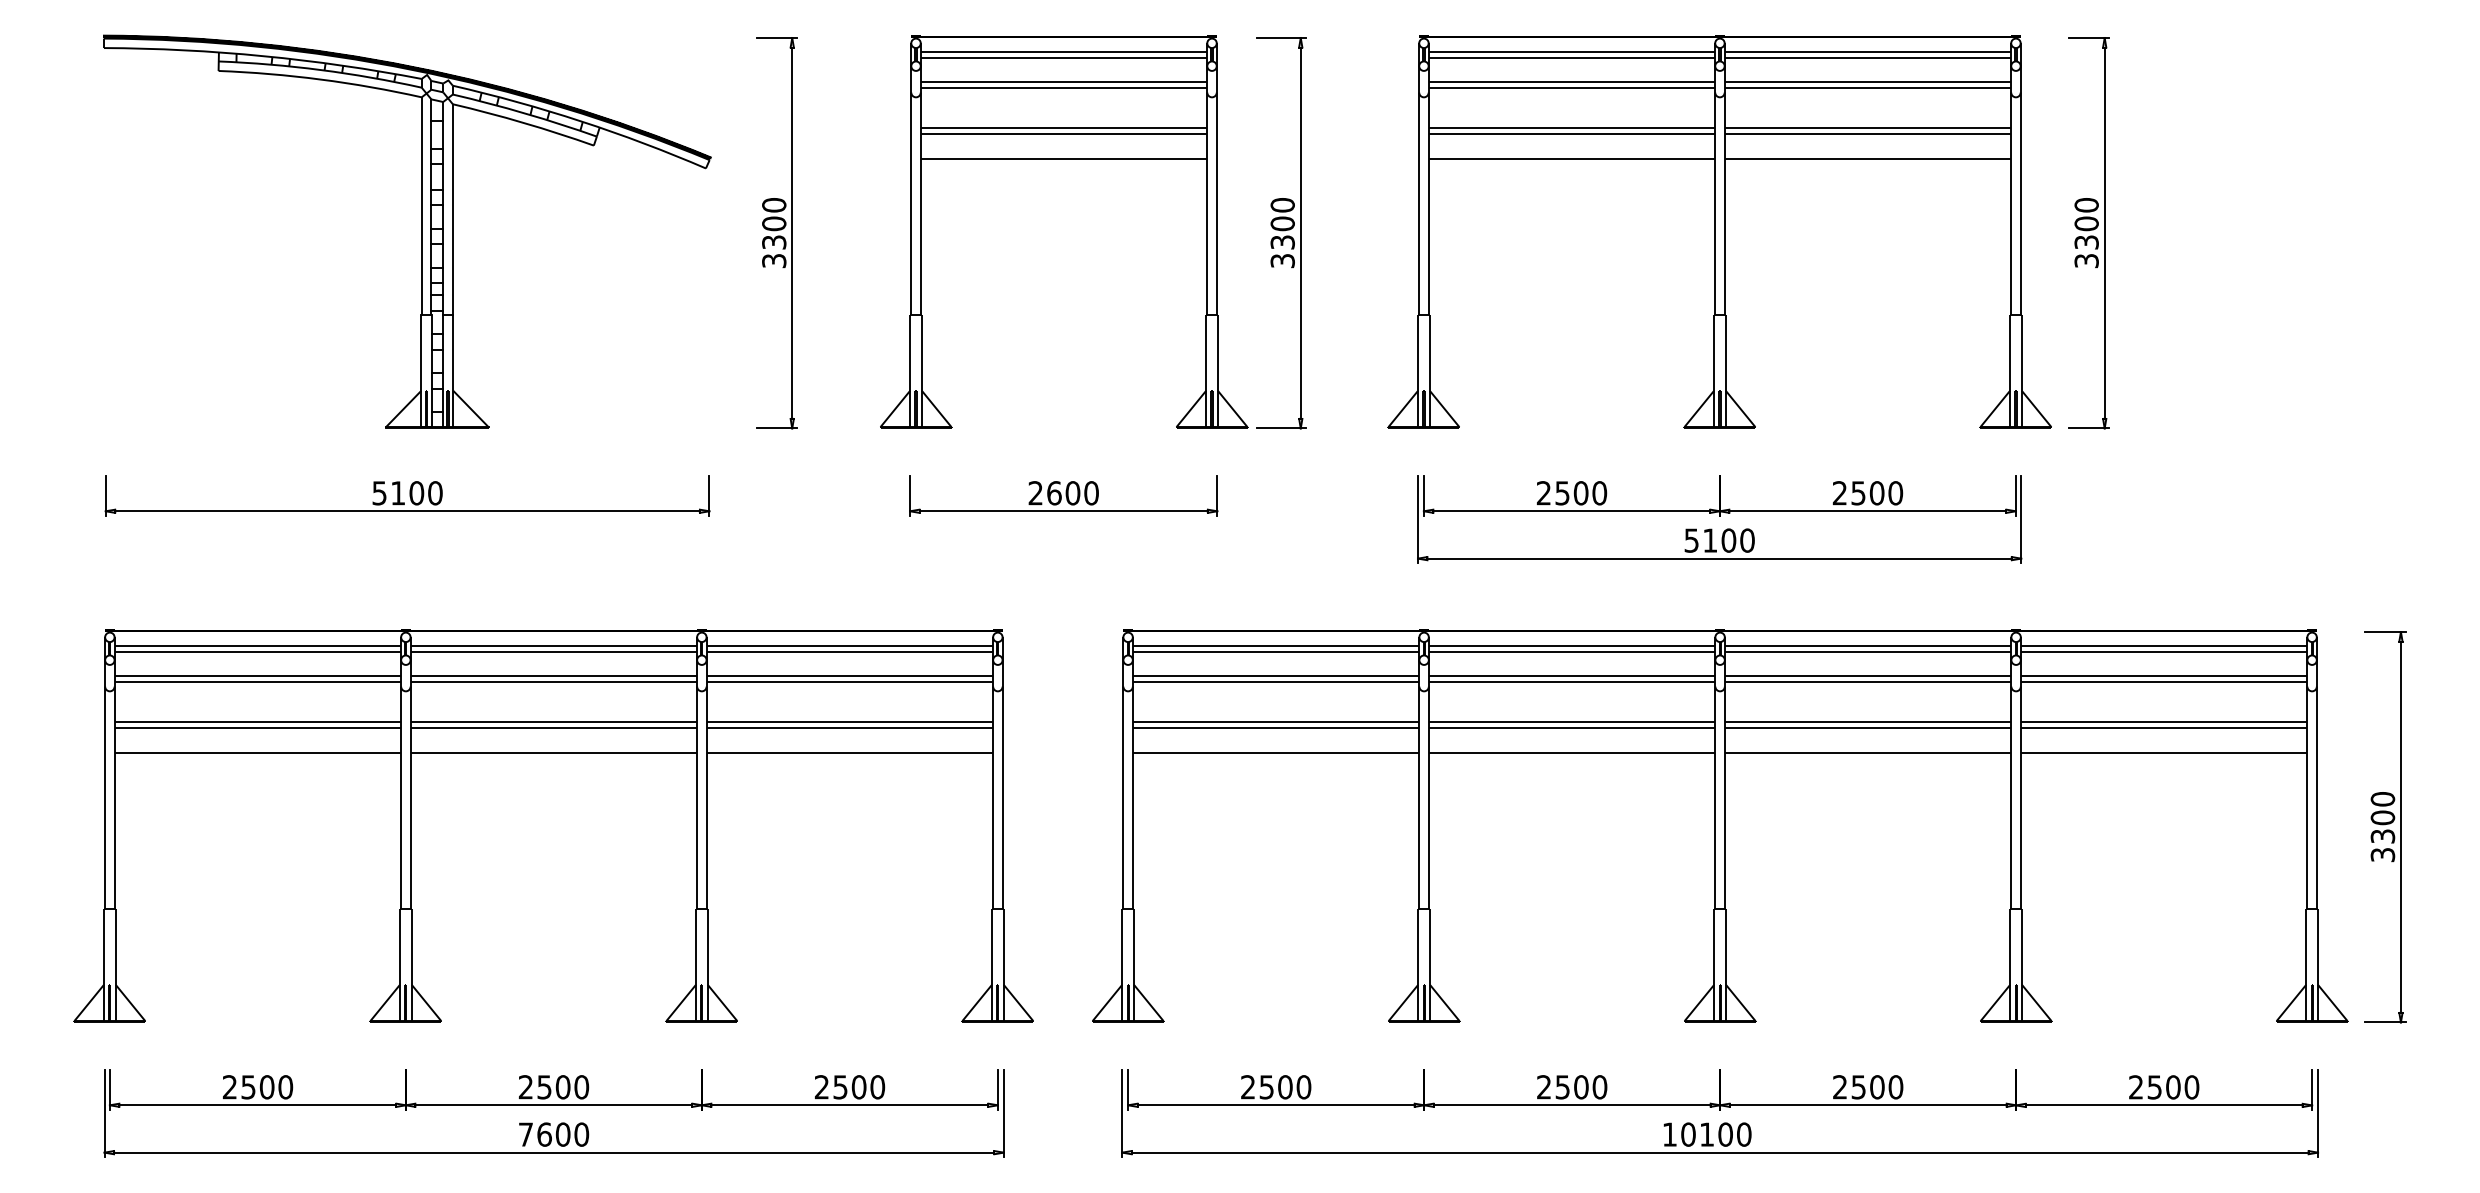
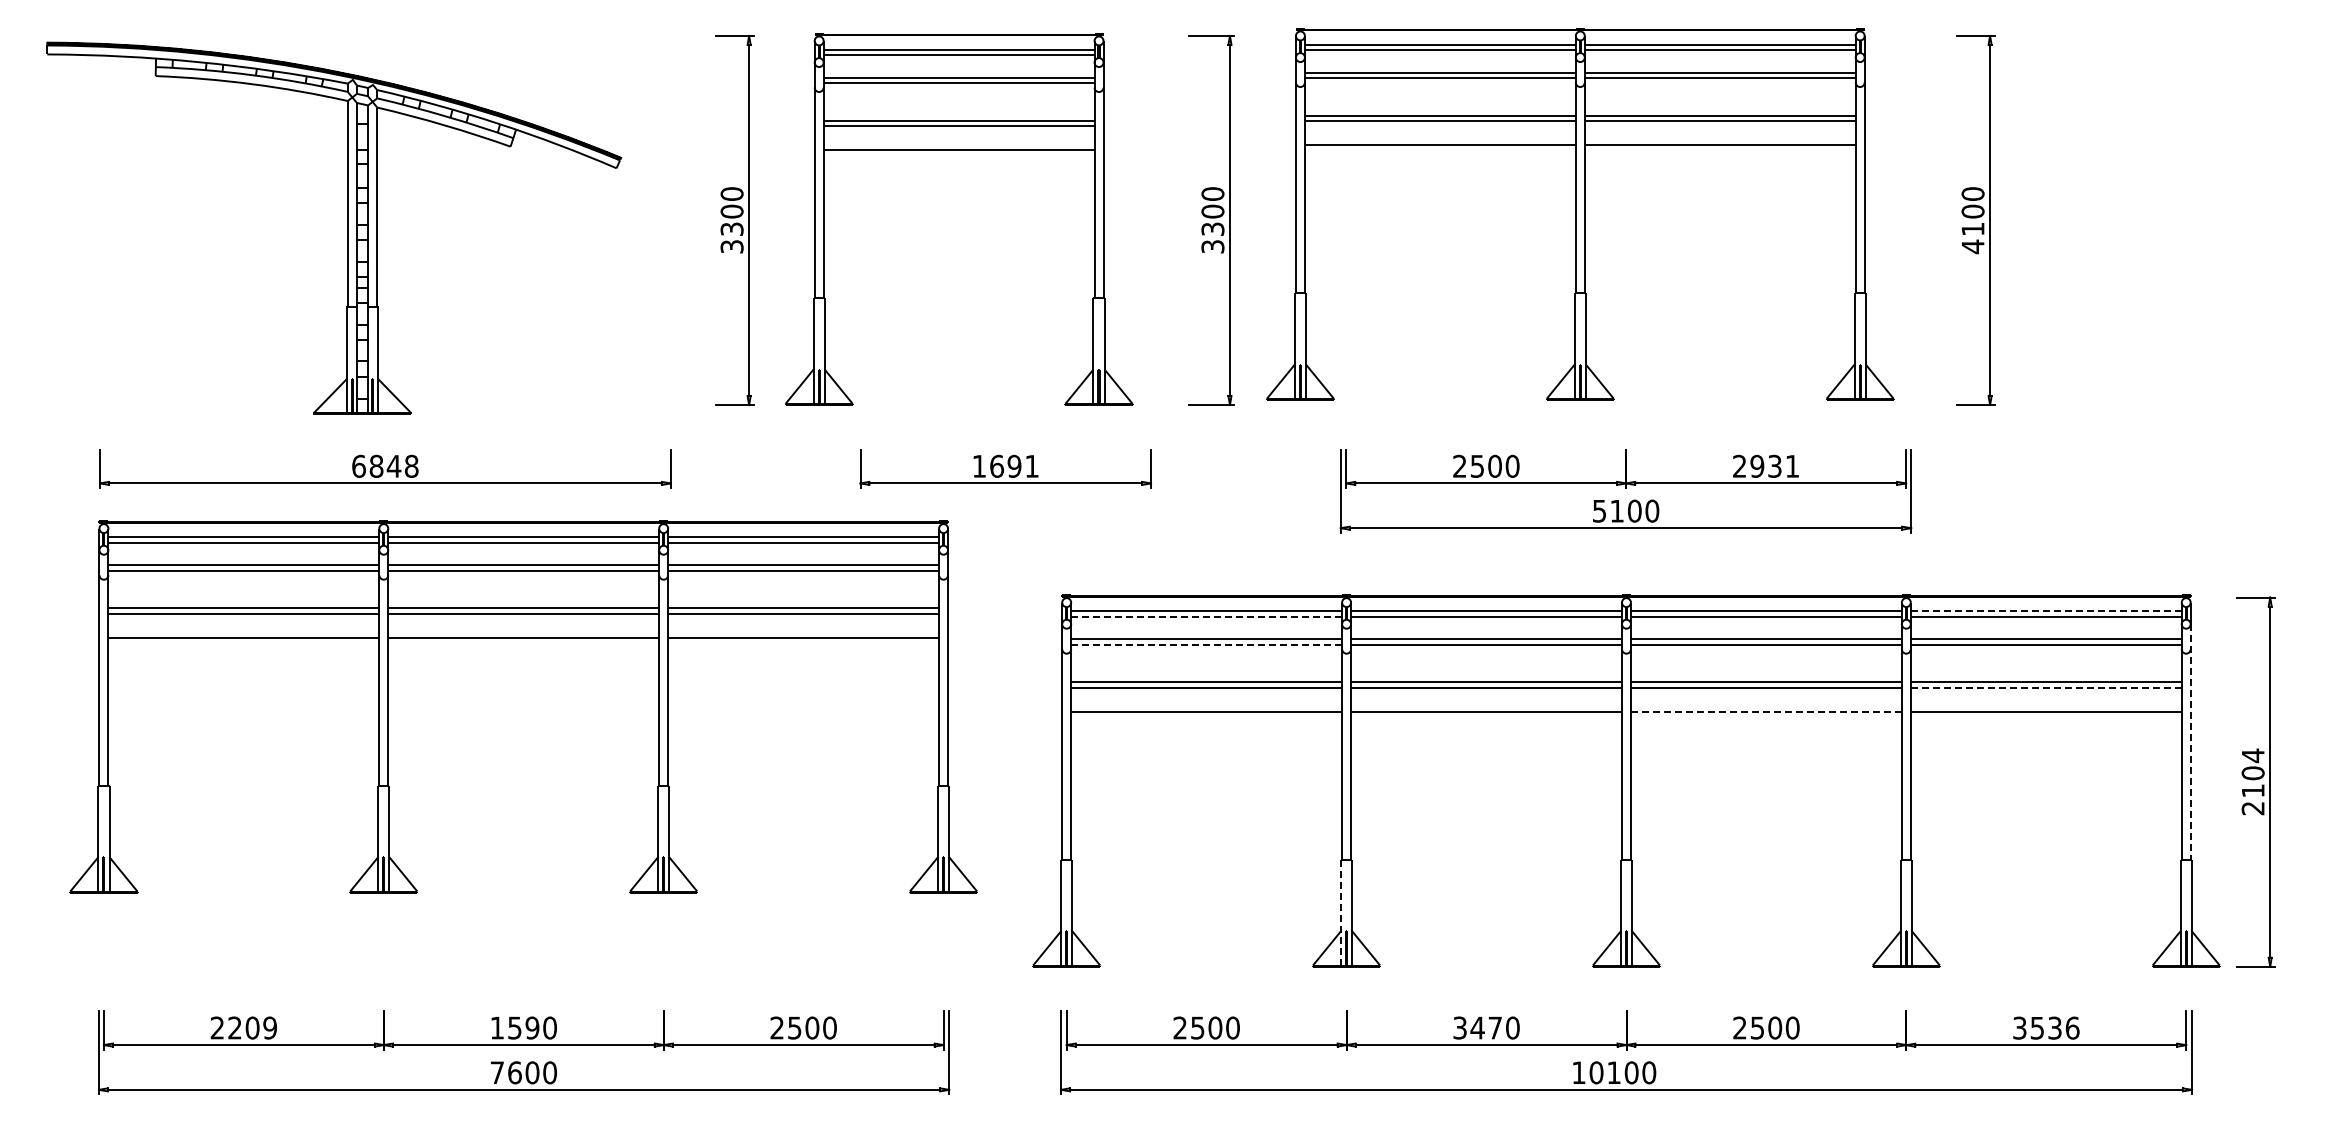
part: (1064, 159) -> (959, 150), moved
part: (421, 231) -> (347, 227), moved
part: (1720, 232) -> (1580, 214), moved
text: (2086, 252) -> (1972, 238), 3300 -> 4100
text: (407, 492) -> (385, 465), 5100 -> 6848
text: (1063, 492) -> (1005, 465), 2600 -> 1691
text: (1876, 492) -> (1774, 465), 2500 -> 2931
line: (2164, 646) -> (2046, 611), solid -> dashed
line: (1277, 652) -> (1207, 616), solid -> dashed
line: (1277, 682) -> (1207, 645), solid -> dashed
line: (2164, 727) -> (2046, 687), solid -> dashed
part: (553, 753) -> (523, 638), moved
line: (1868, 753) -> (1766, 712), solid -> dashed
line: (2316, 784) -> (2190, 741), solid -> dashed
text: (2382, 826) -> (2252, 781), 3300 -> 2104
line: (1417, 965) -> (1340, 912), solid -> dashed
text: (267, 1086) -> (252, 1027), 2500 -> 2209
text: (544, 1086) -> (514, 1027), 2500 -> 1590
text: (1562, 1086) -> (1477, 1027), 2500 -> 3470
text: (2164, 1086) -> (2046, 1027), 2500 -> 3536

